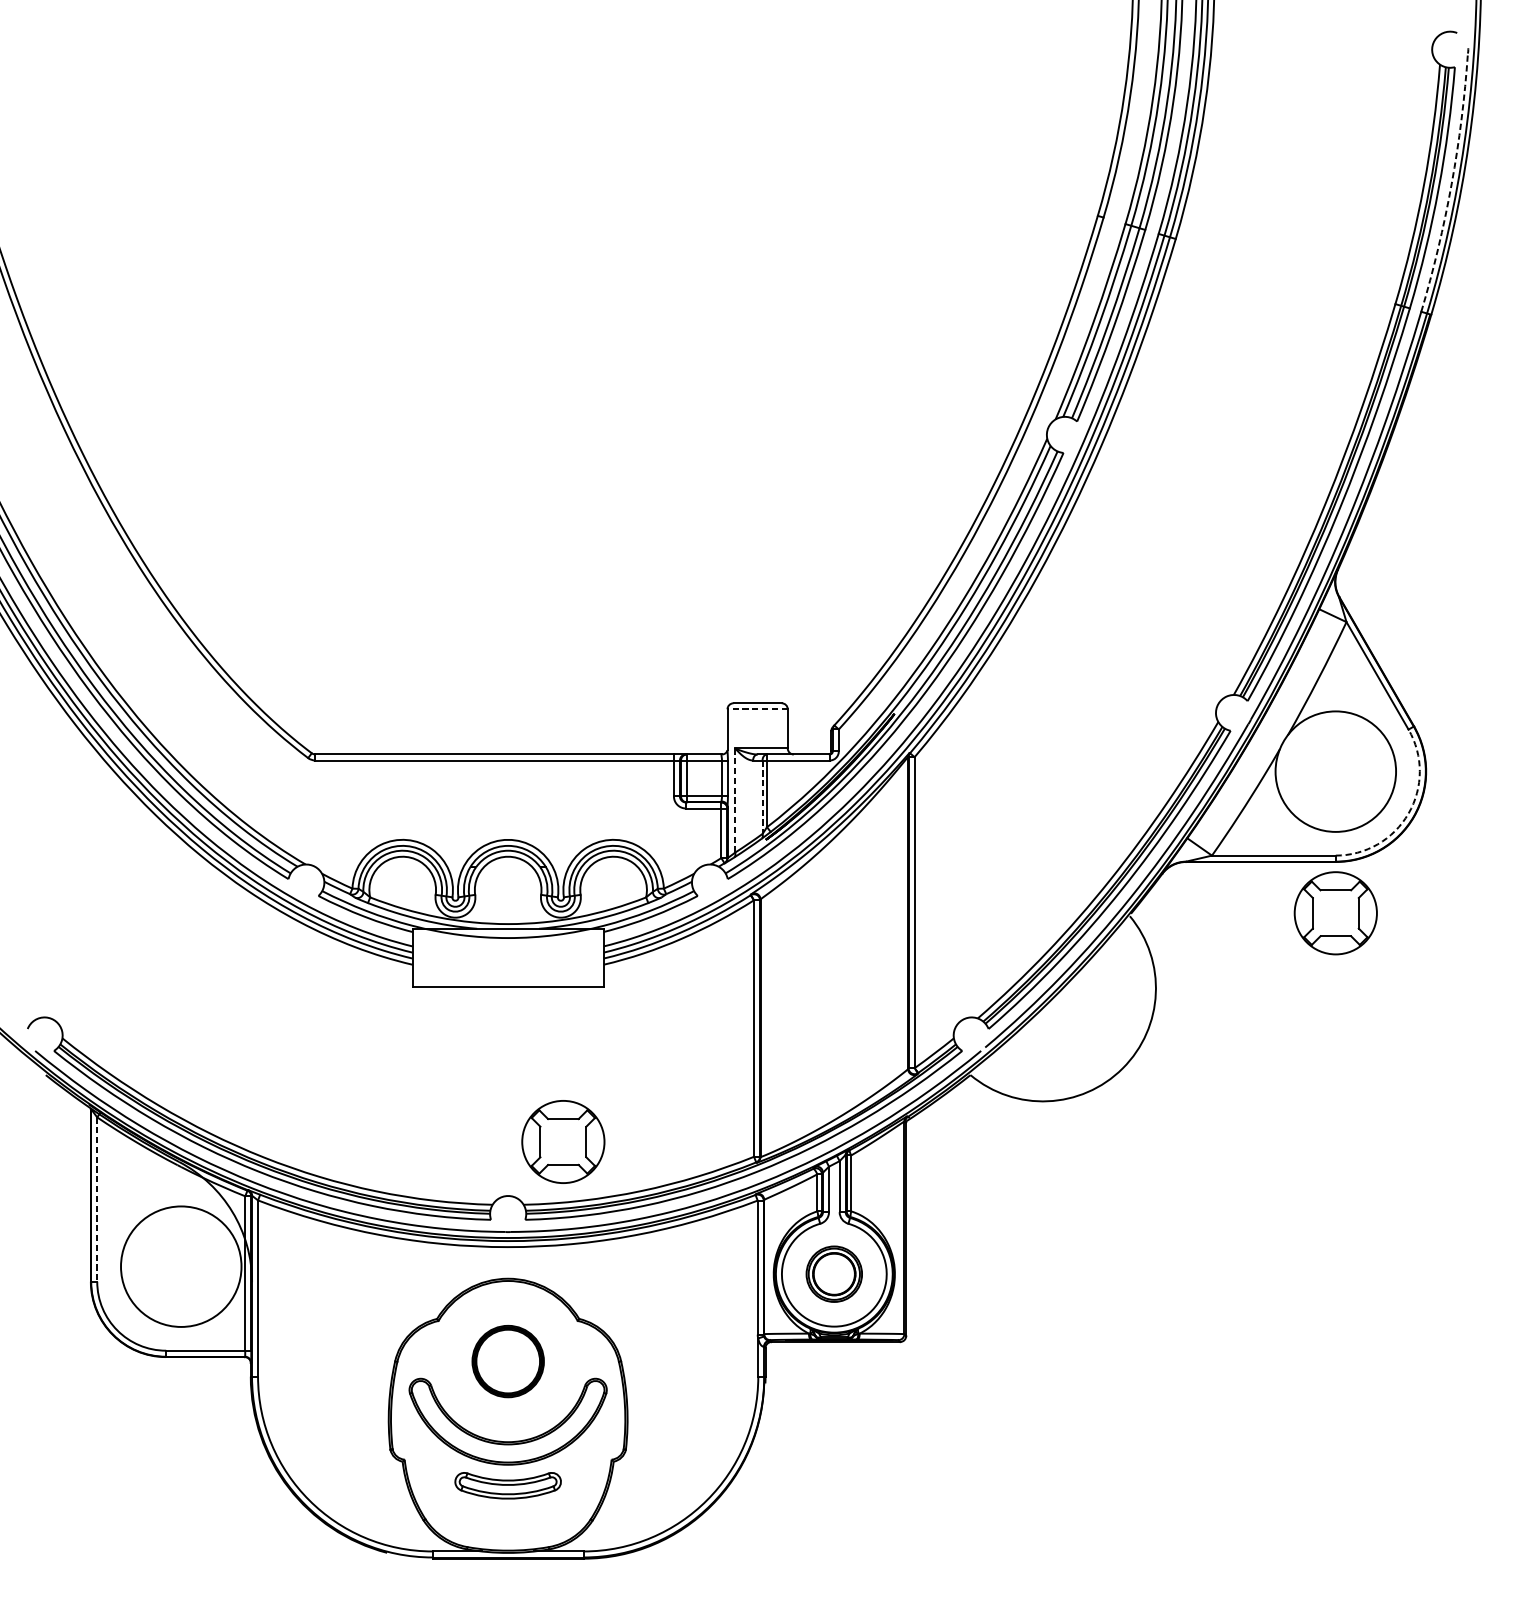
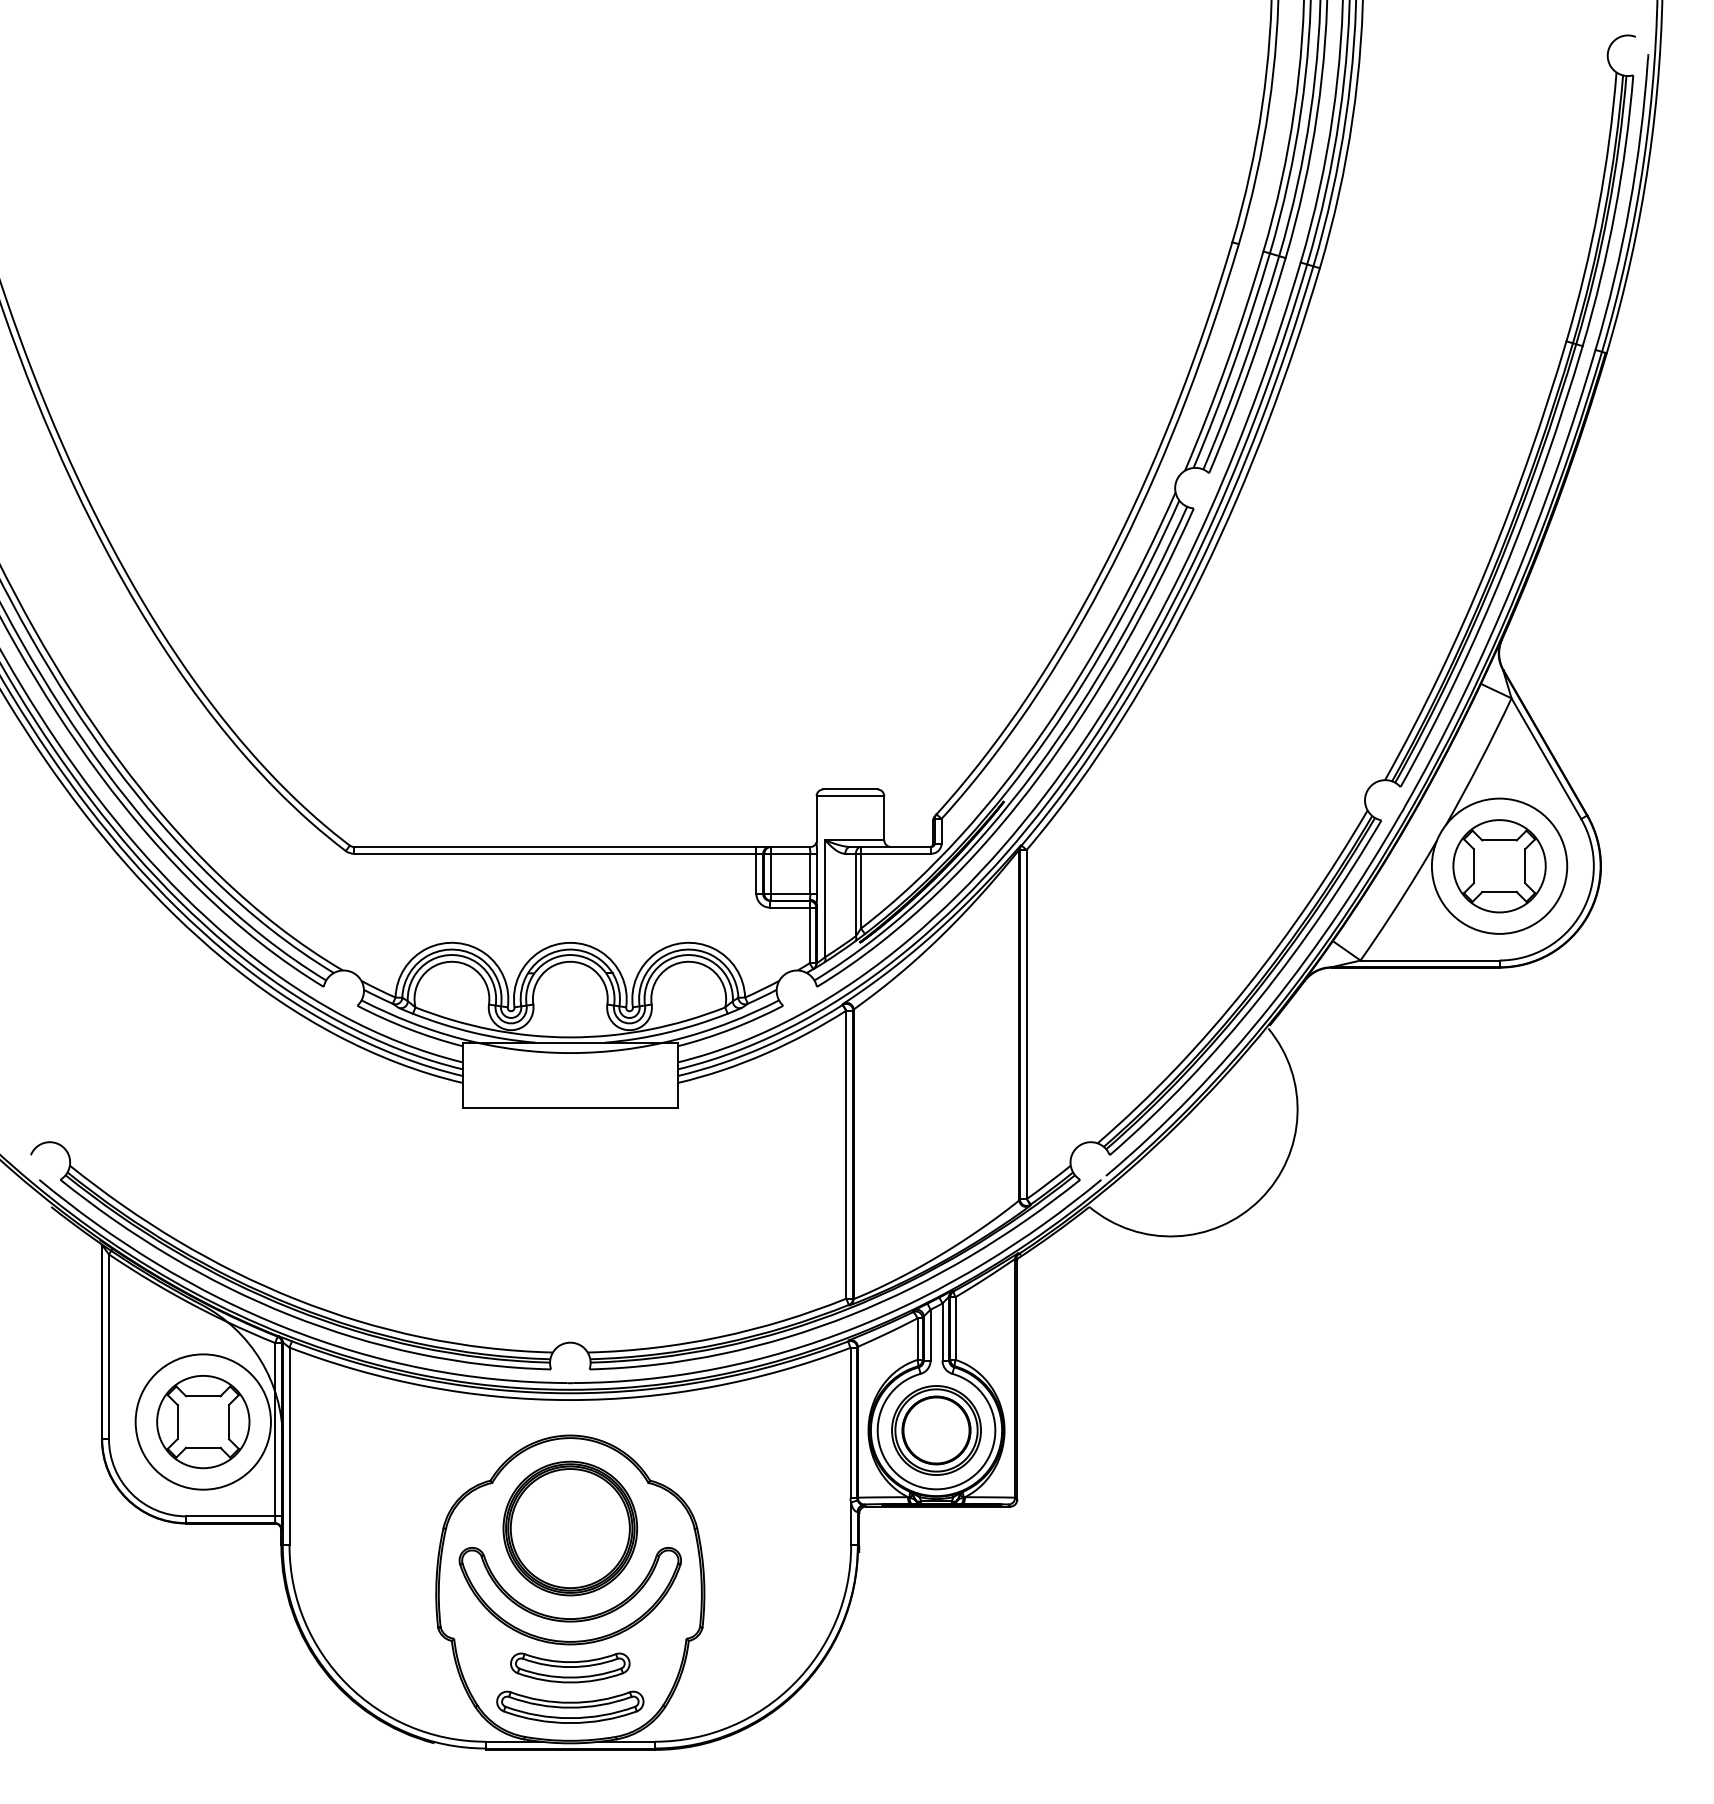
arc: (1451, 184) -> (1629, 206), dashed -> solid
line: (757, 709) -> (850, 796), dashed -> solid
line: (762, 797) -> (855, 895), dashed -> solid
line: (735, 800) -> (825, 898), dashed -> solid
arc: (1408, 813) -> (1581, 913), dashed -> solid
part: (1335, 913) -> (1499, 866), moved
part: (563, 1142) -> (203, 1422), moved
line: (97, 1200) -> (109, 1347), dashed -> solid
part: (834, 1274) -> (936, 1430), size x1.43
part: (508, 1361) -> (570, 1528), size x1.67
part: (508, 1520) -> (570, 1706), added

